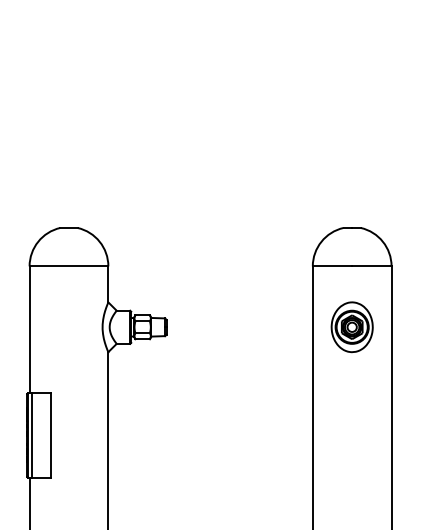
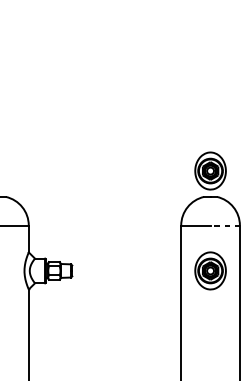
part: (351, 193) -> (210, 171), added
line: (371, 266) -> (224, 225), solid -> dashed

